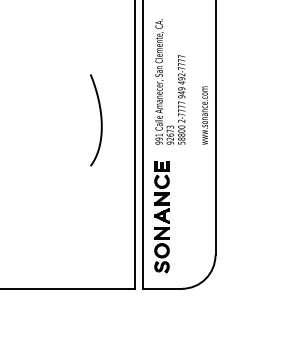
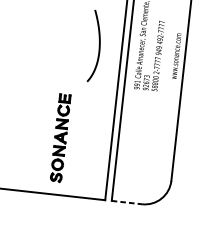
text: (204, 115) -> (176, 56), moved
curve: (100, 120) -> (98, 46), moved
part: (161, 217) -> (60, 138), moved
line: (163, 288) -> (127, 202), solid -> dashed

